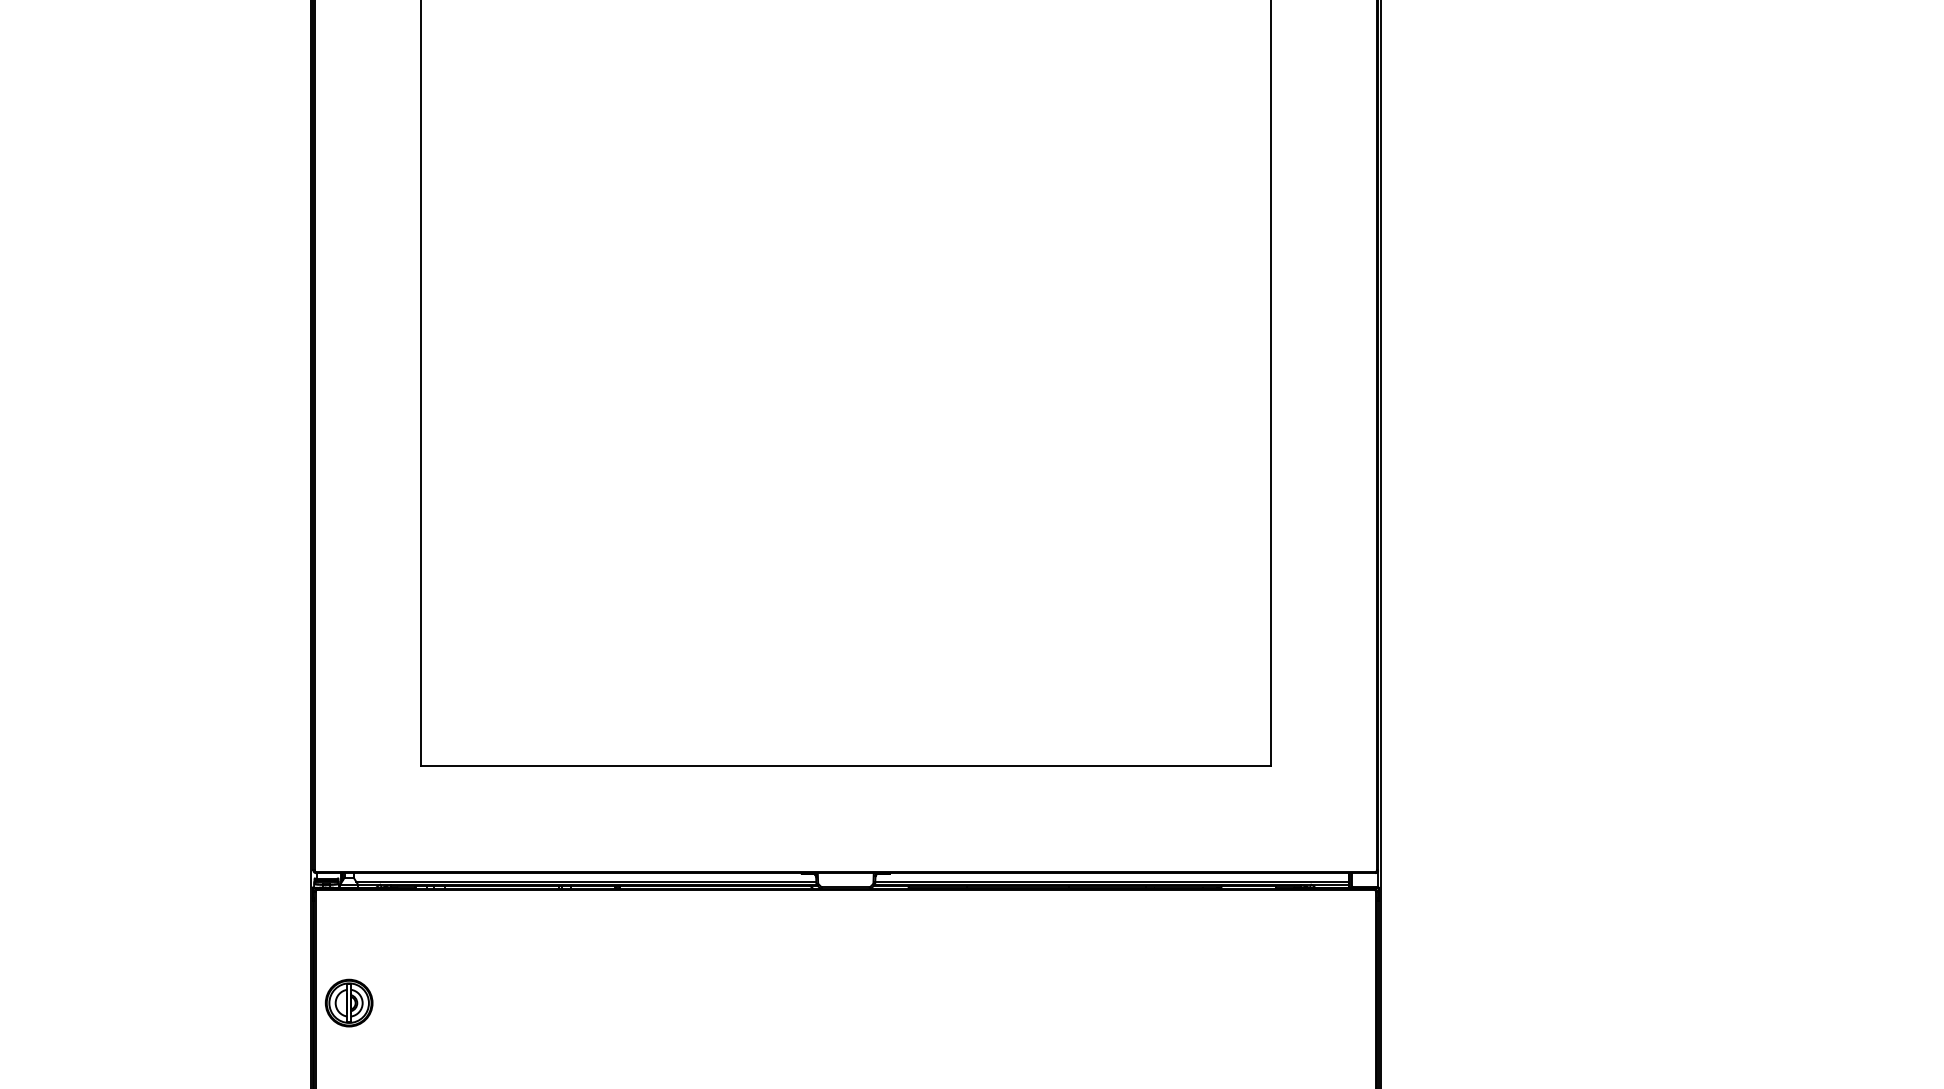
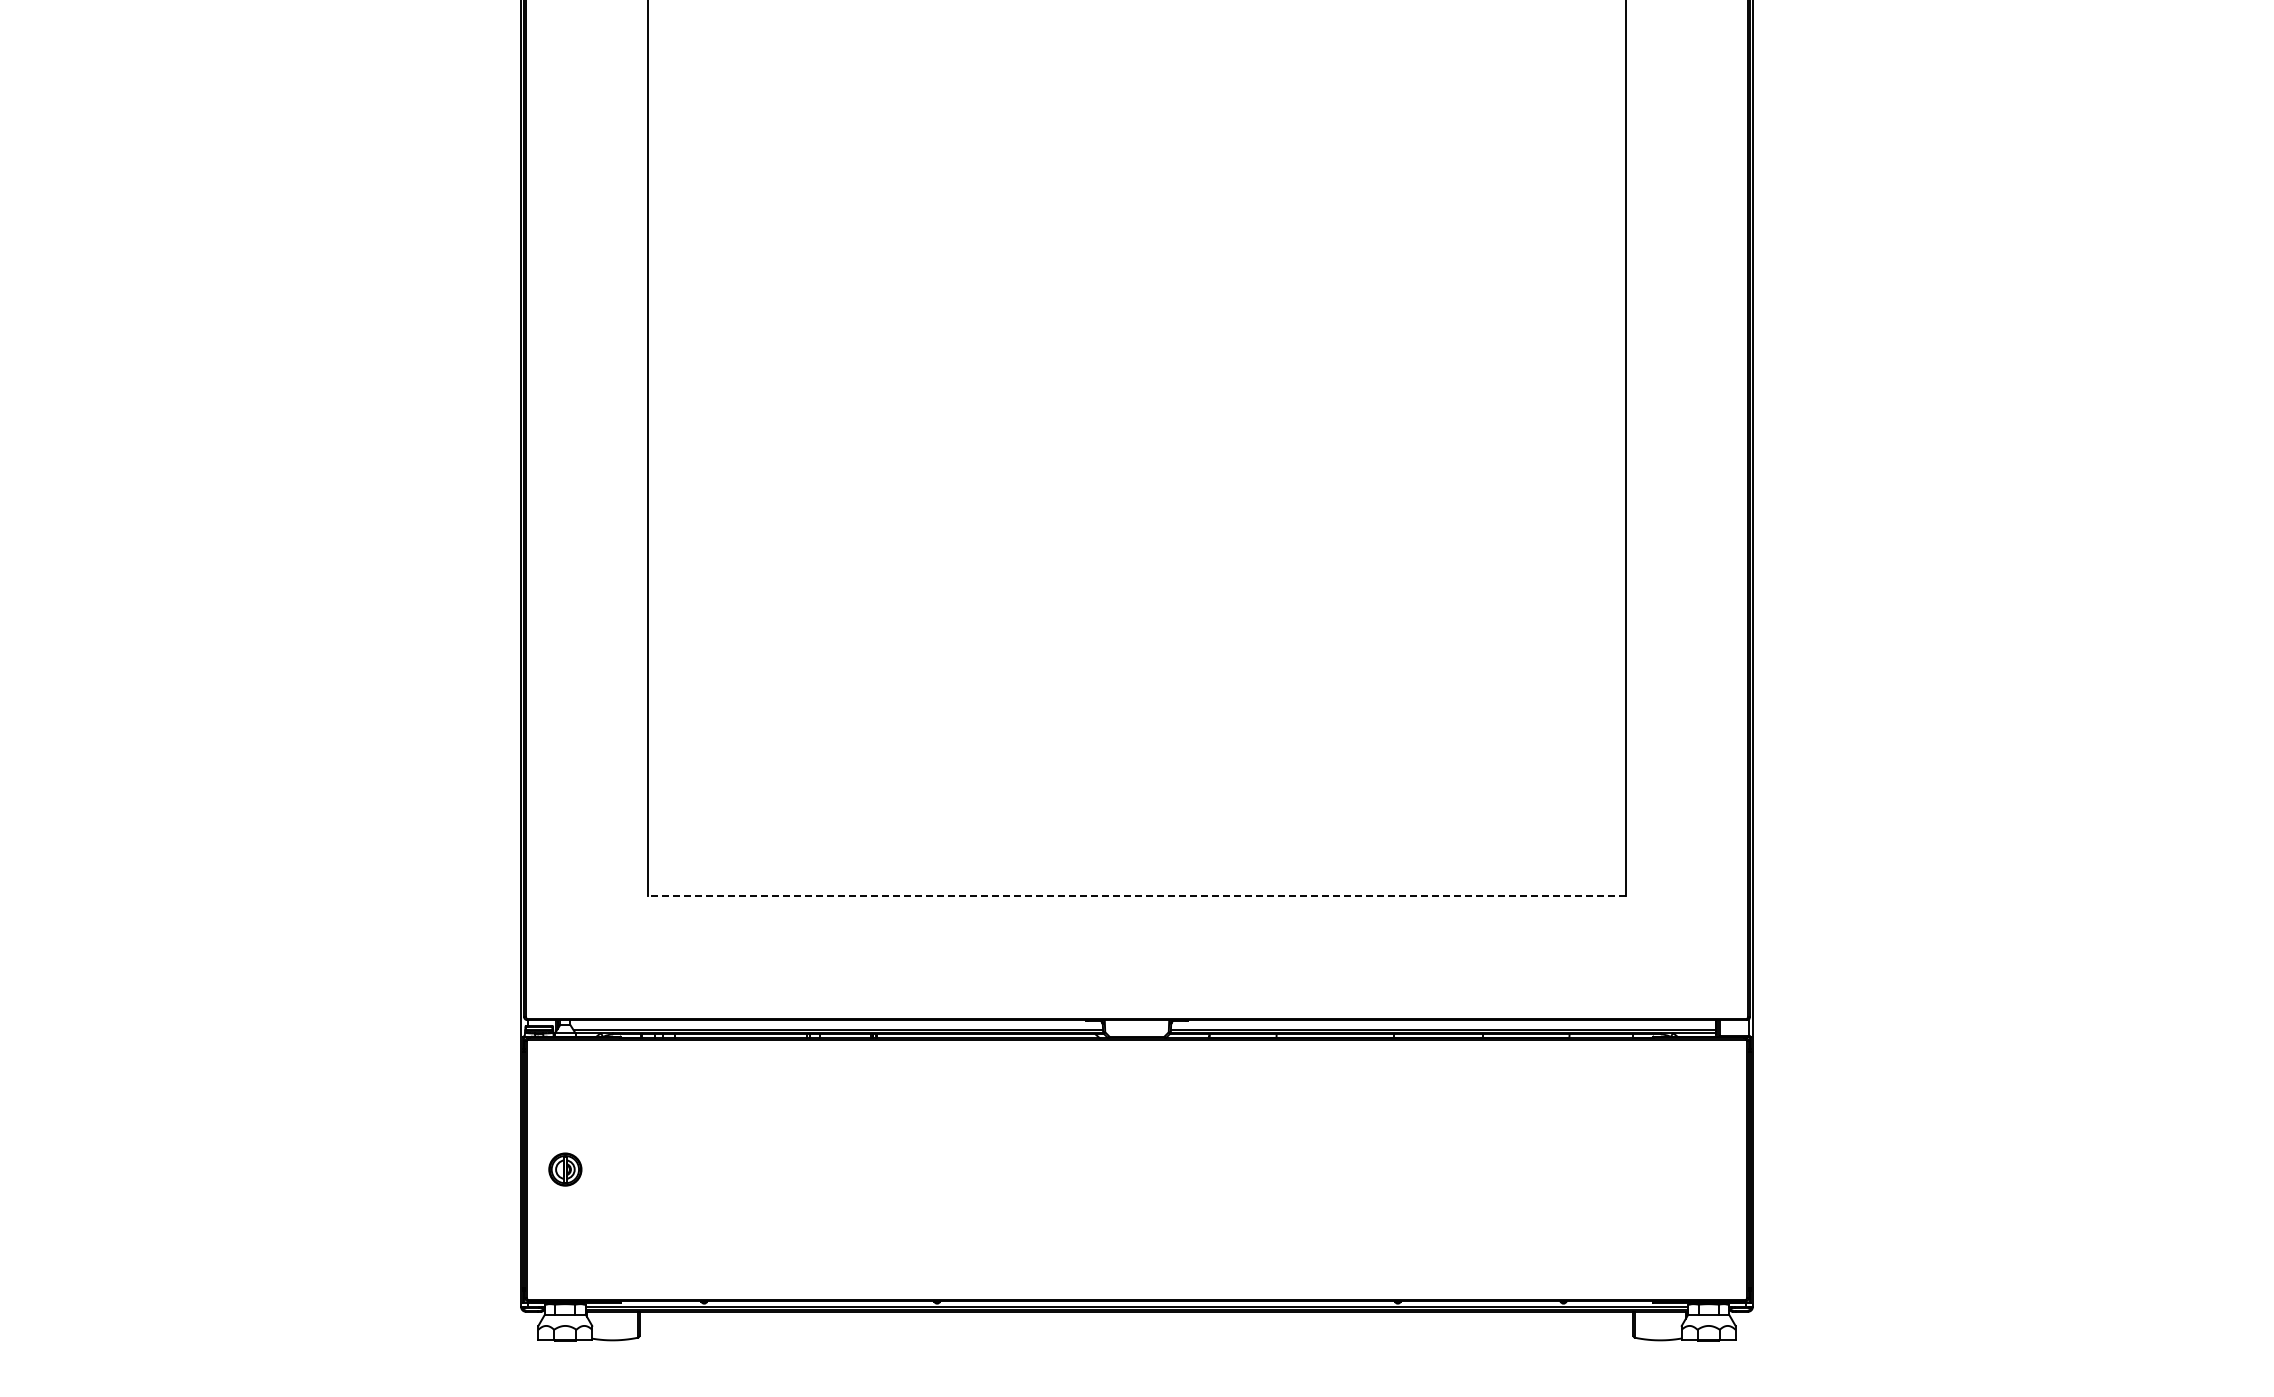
line: (845, 765) -> (1136, 896), solid -> dashed
part: (349, 1002) -> (565, 1169), size x0.6

